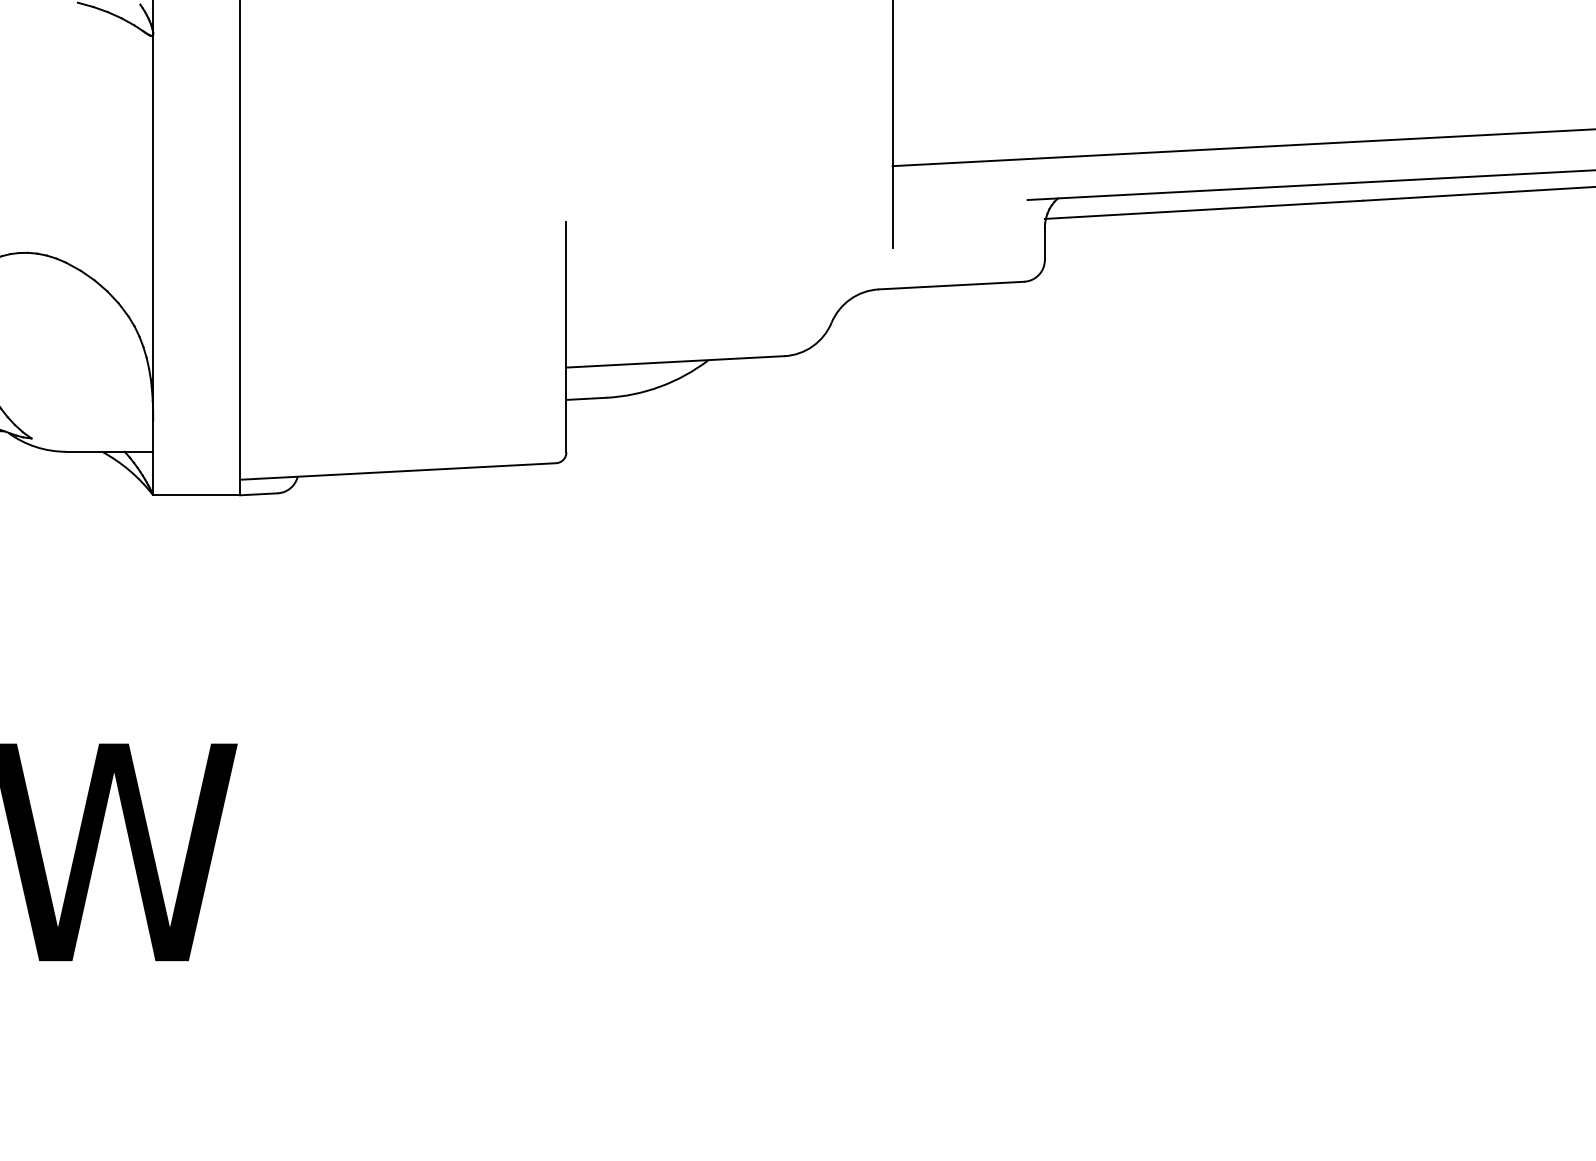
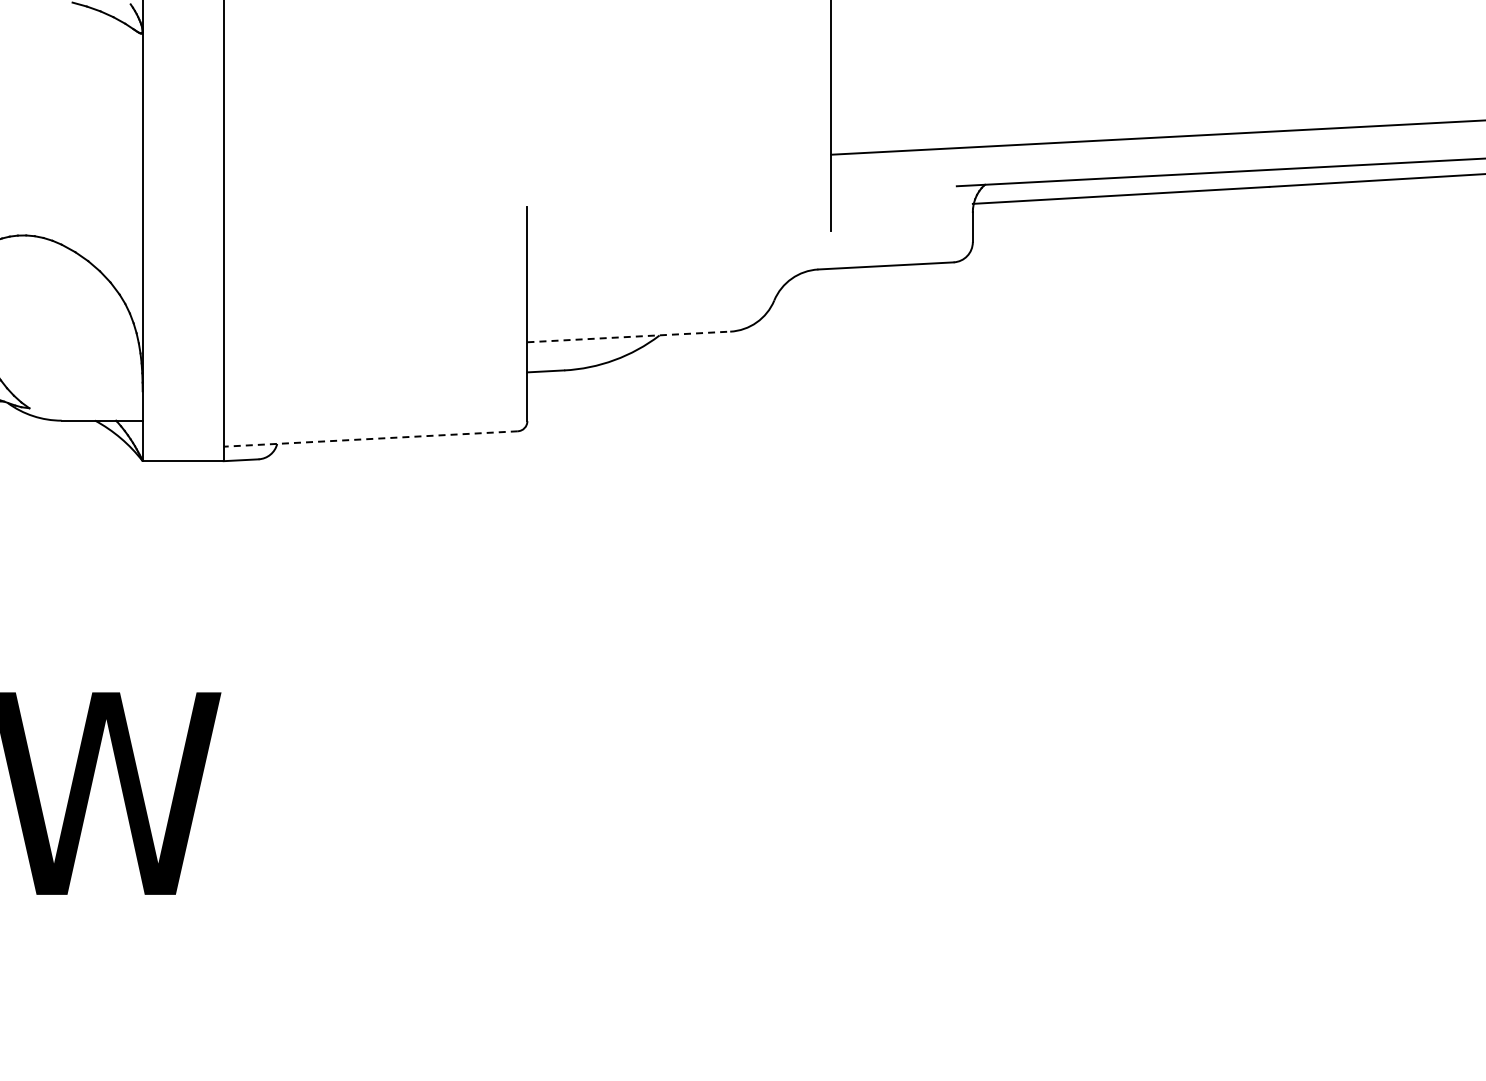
line: (675, 361) -> (628, 336), solid -> dashed
line: (397, 472) -> (370, 439), solid -> dashed

